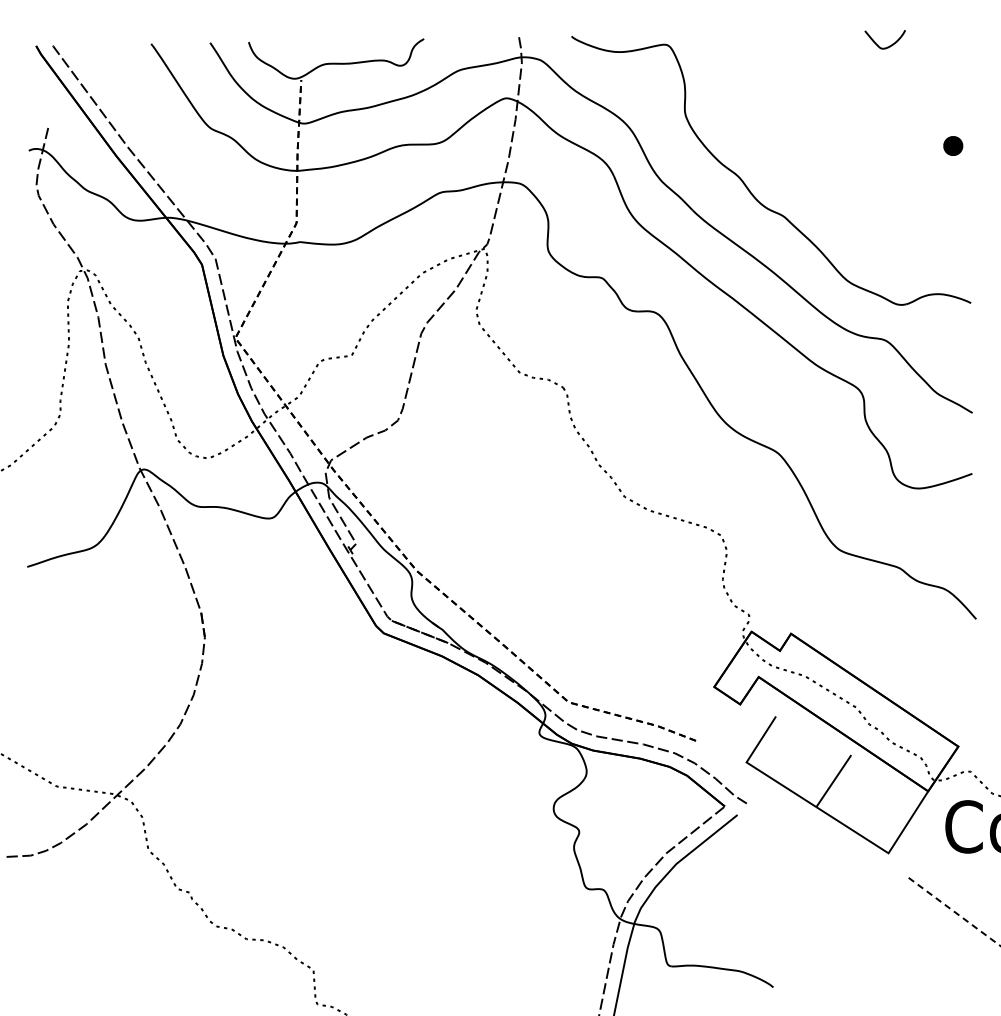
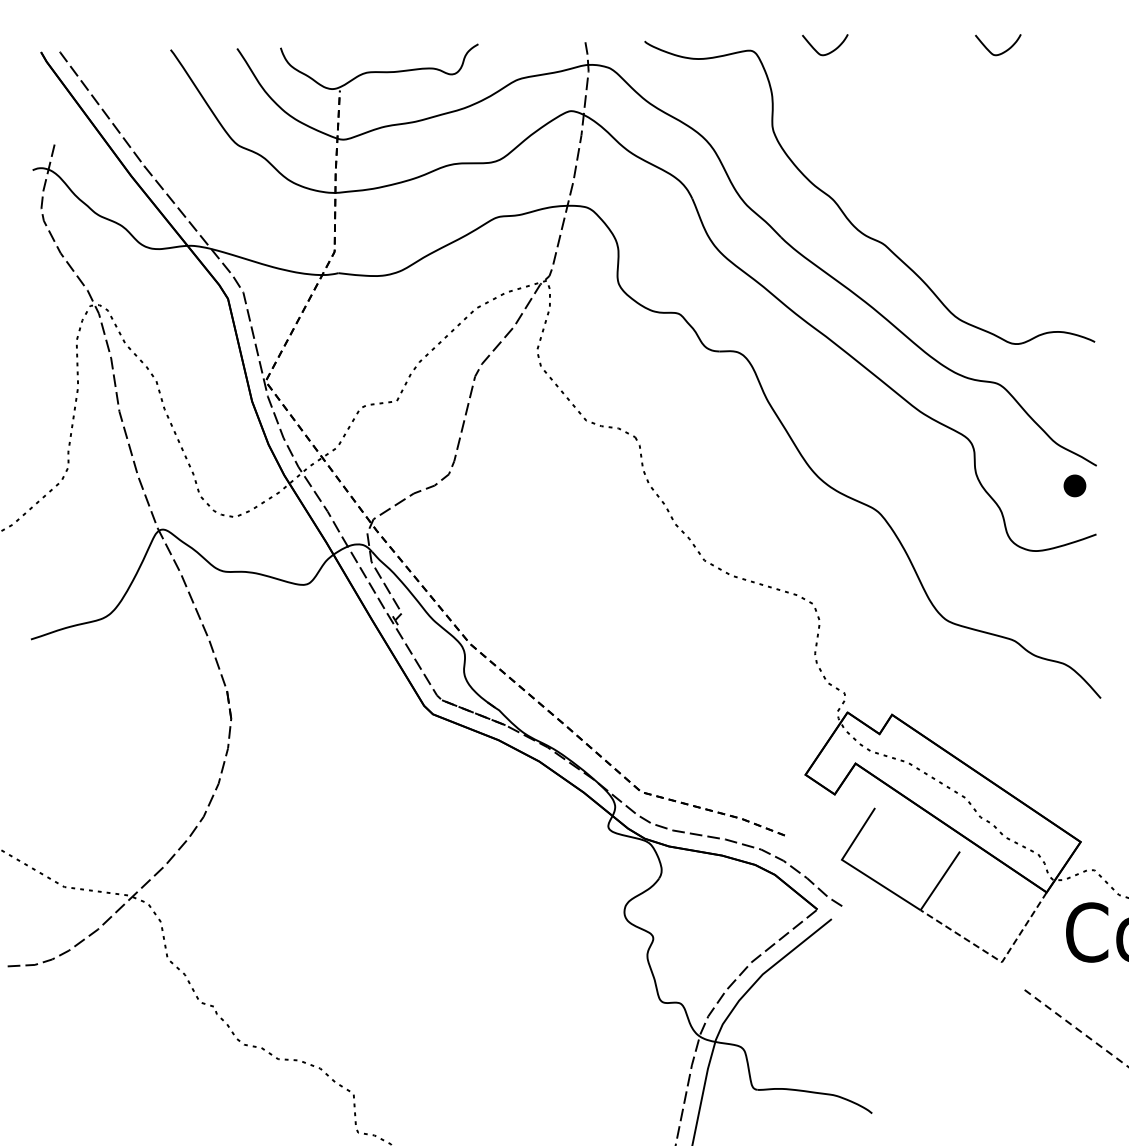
curve: (734, 46) -> (828, 52), added
part: (952, 145) -> (1074, 485), moved
line: (883, 849) -> (996, 958), solid -> dashed

